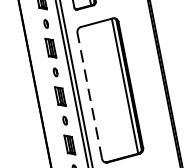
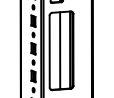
line: (108, 90) -> (60, 50), added
line: (89, 95) -> (49, 51), dashed -> solid

